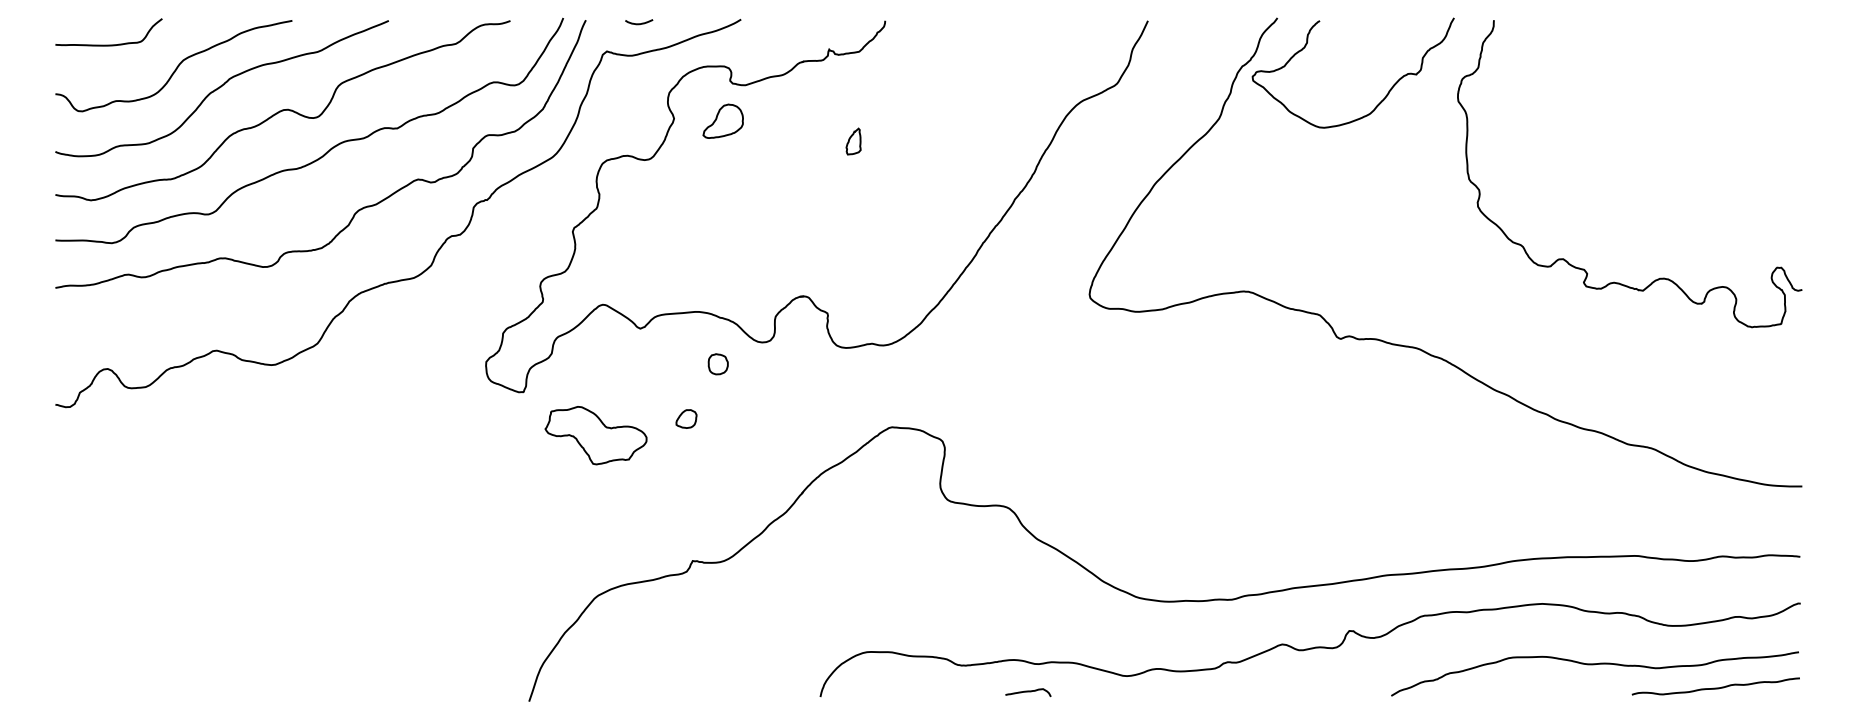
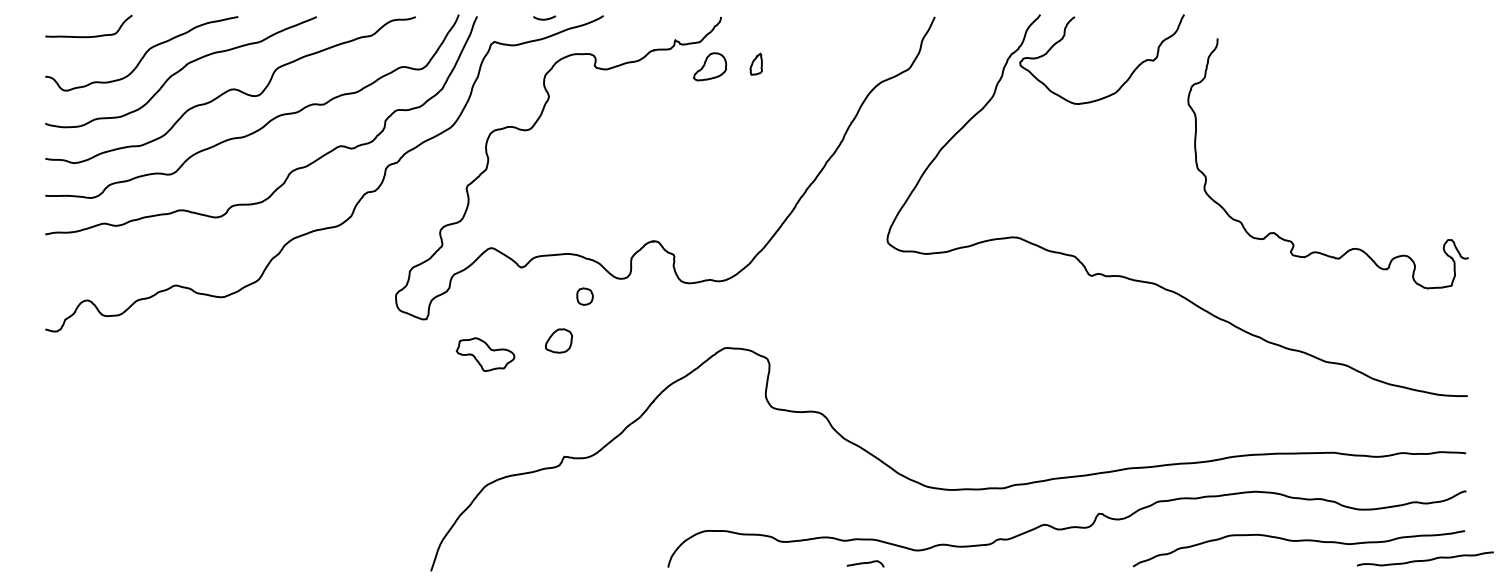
curve: (639, 22) -> (544, 18), moved
part: (723, 120) -> (710, 66), moved
part: (852, 140) -> (755, 63), moved
curve: (1584, 268) -> (1291, 240), moved
part: (686, 419) -> (559, 341), size x1.6
part: (596, 435) -> (485, 354), size x0.7
curve: (1716, 687) -> (1425, 559), moved
curve: (1028, 692) -> (865, 563), moved

